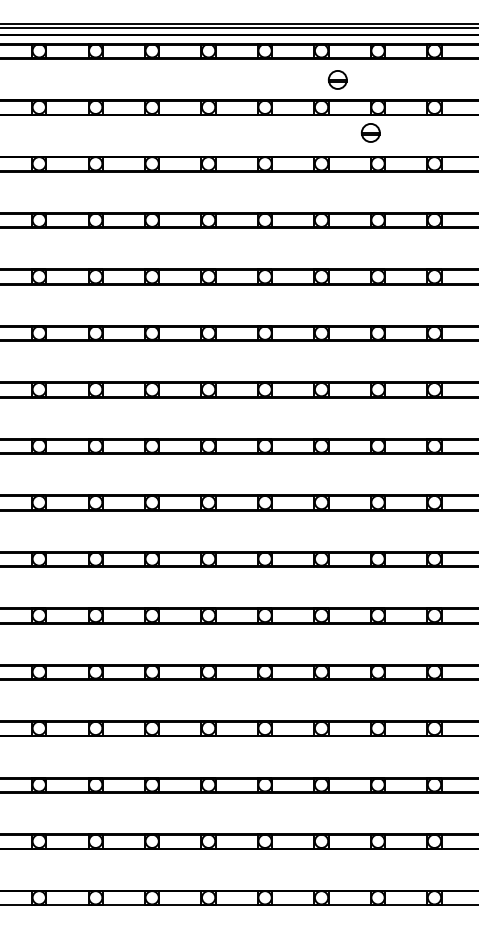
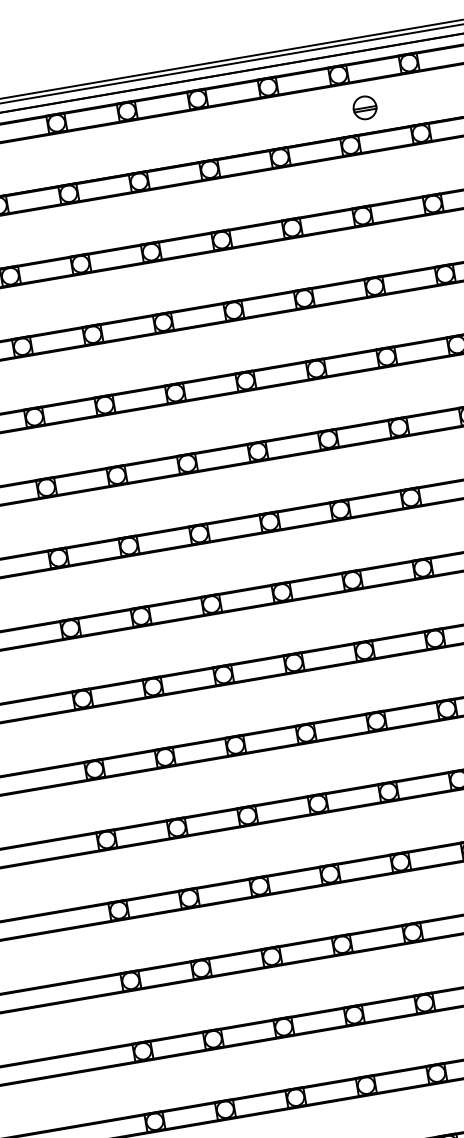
part: (370, 132) -> (417, 166), removed

